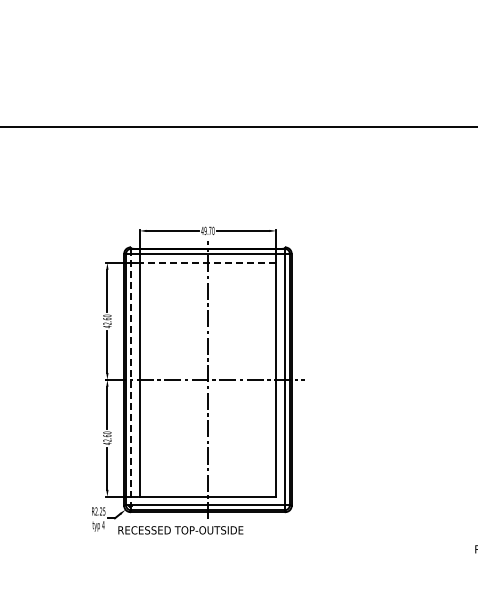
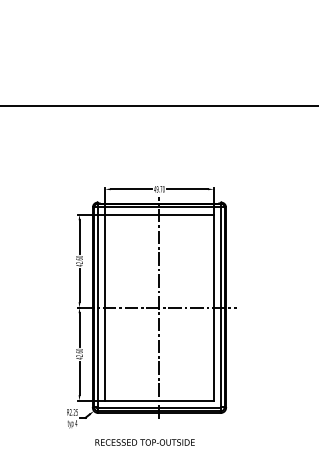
line: (207, 262) -> (159, 214), dashed -> solid
line: (130, 377) -> (97, 305), dashed -> solid
text: (180, 530) -> (144, 442), moved

